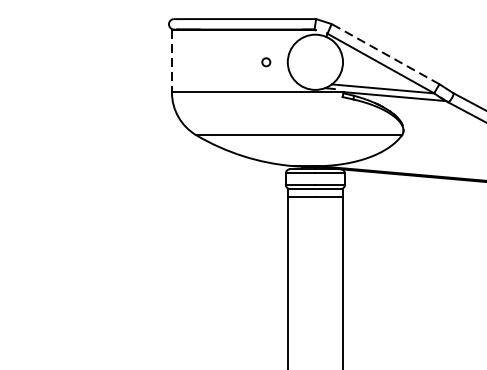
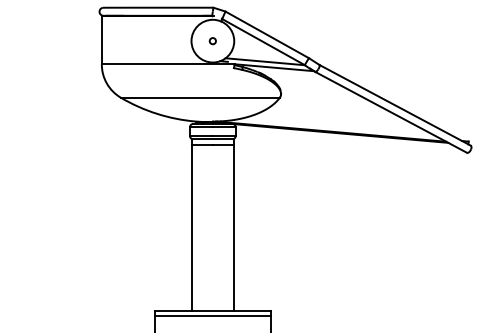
line: (385, 53) -> (267, 34), dashed -> solid
line: (171, 61) -> (101, 40), dashed -> solid
circle: (265, 62) -> (212, 41), moved

